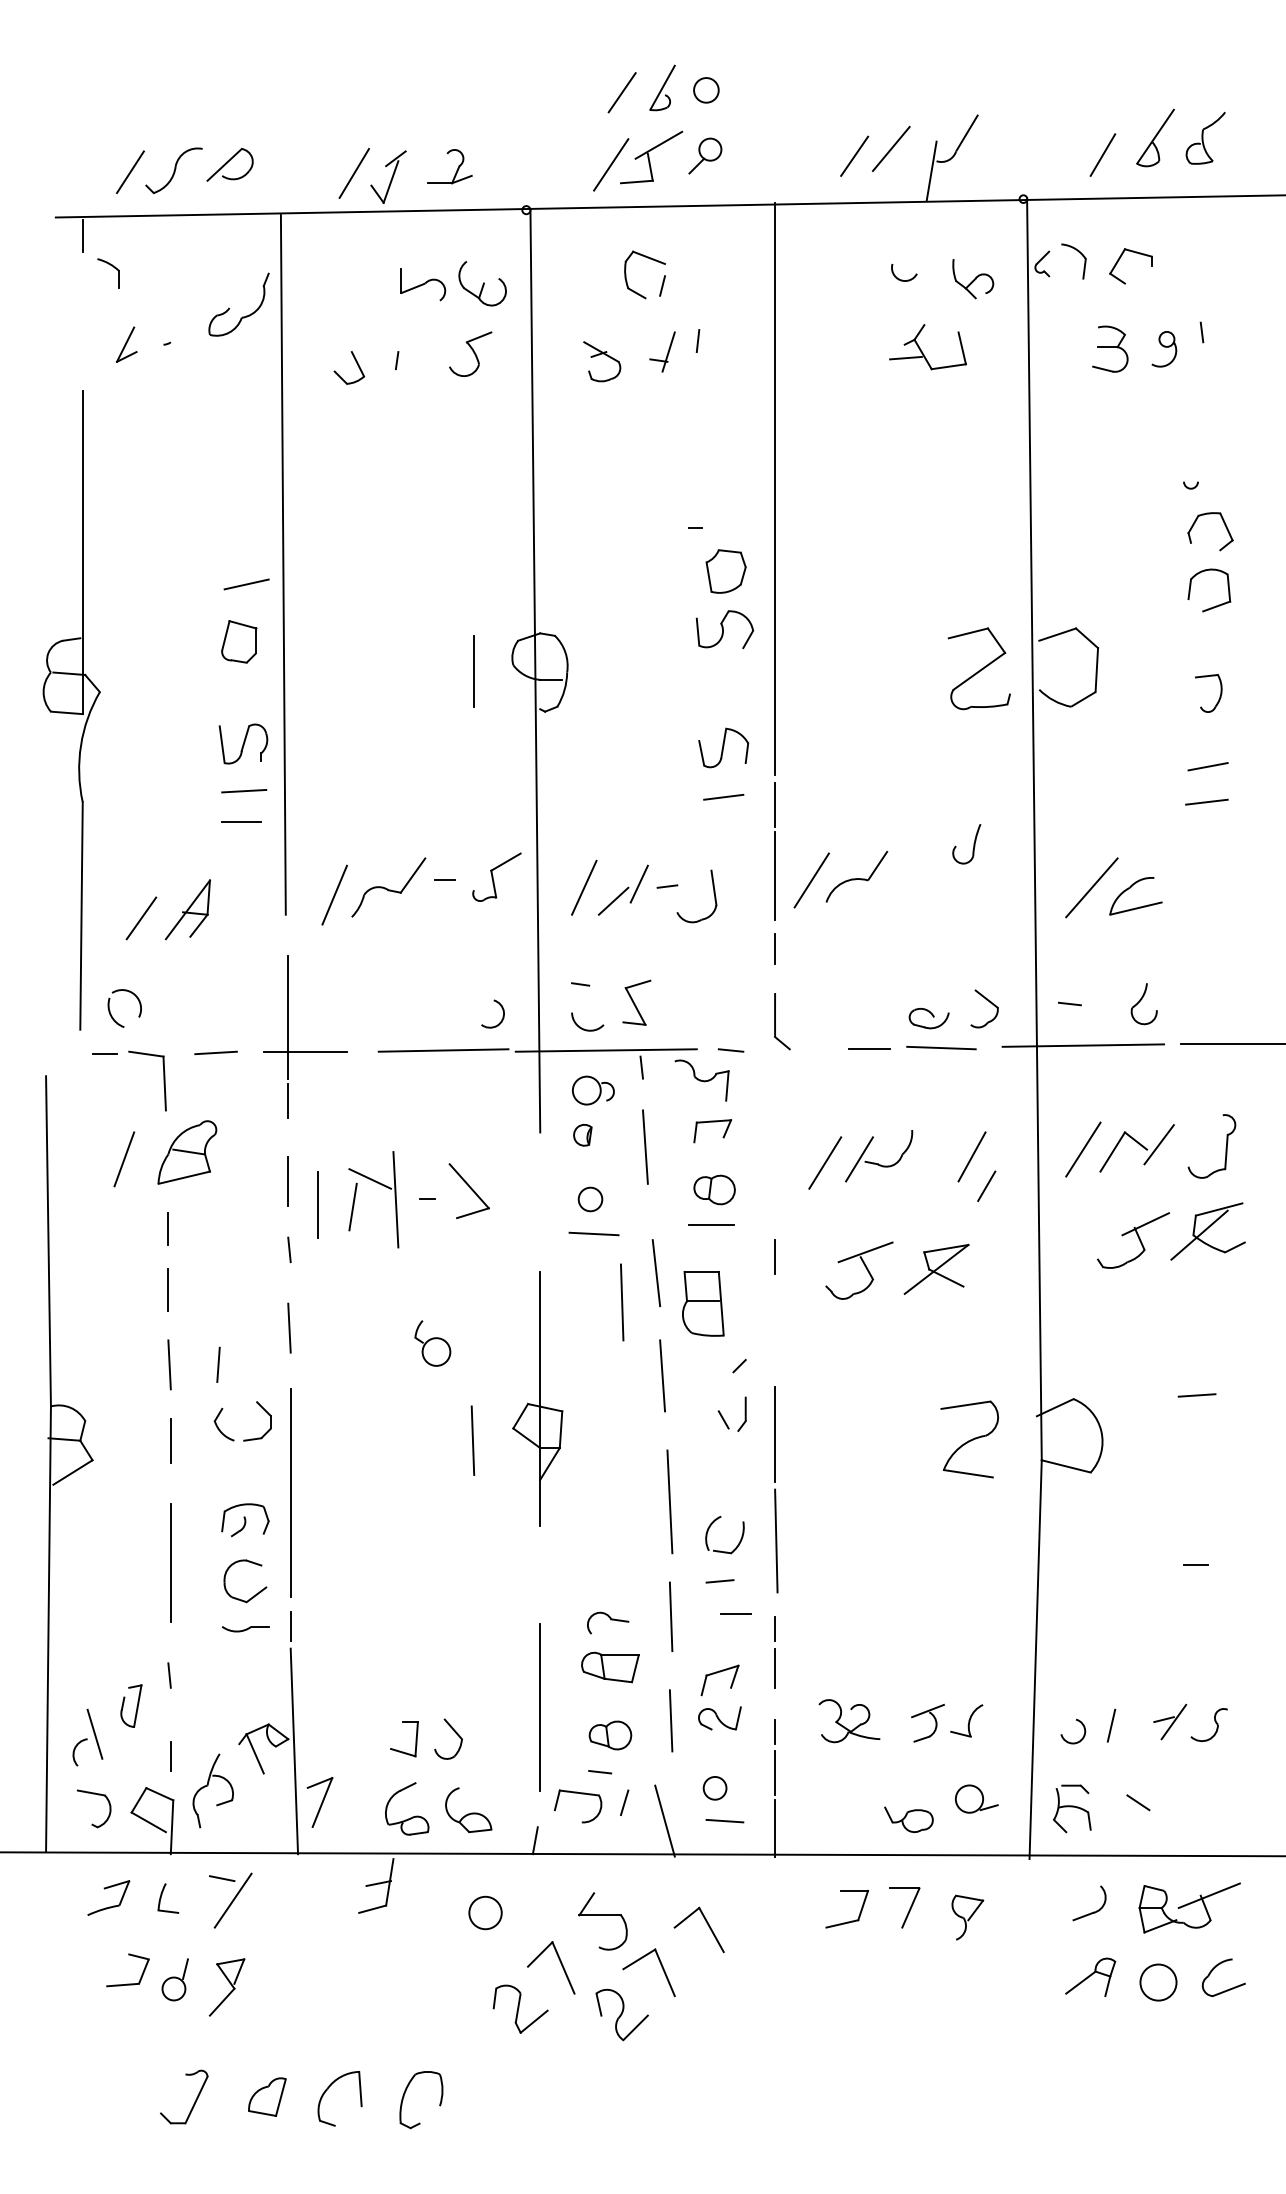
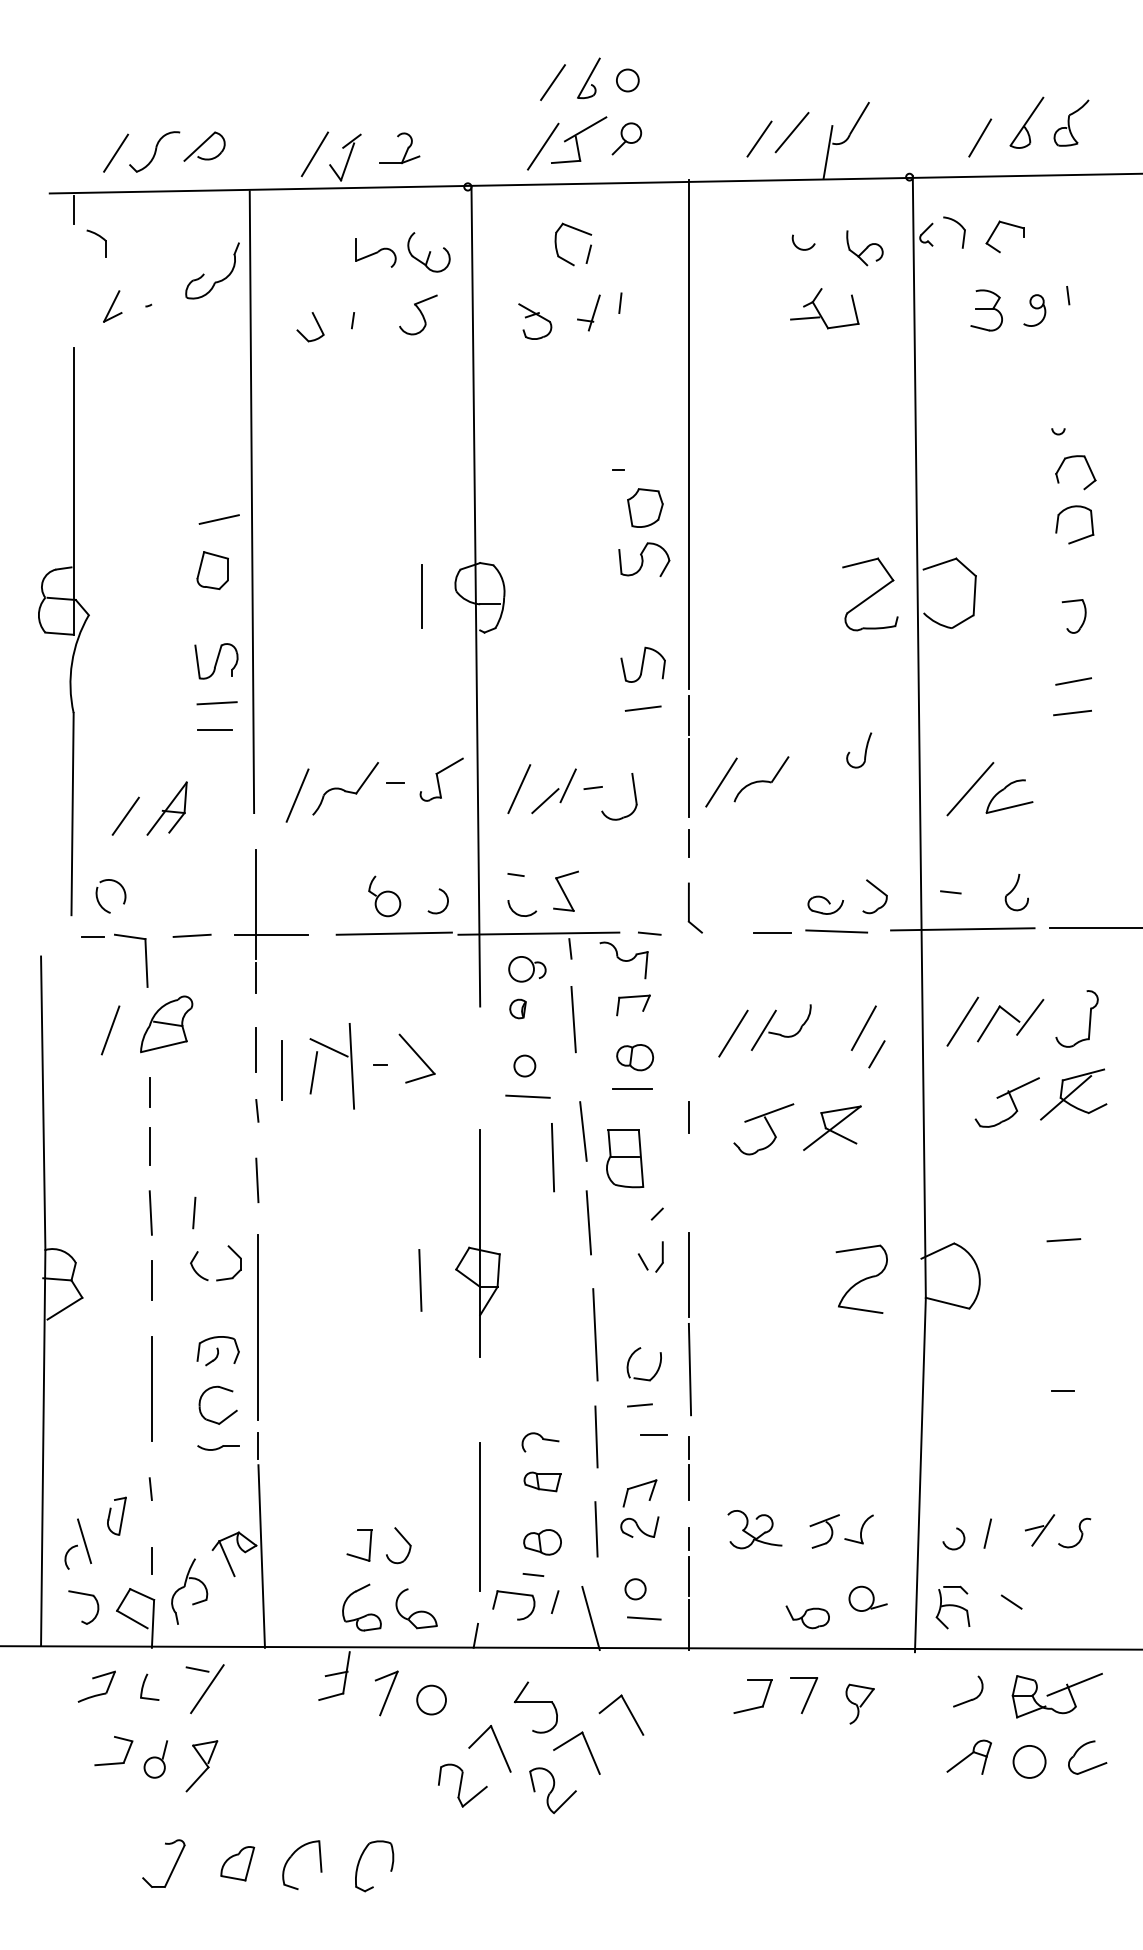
part: (432, 1343) -> (384, 896), moved
part: (610, 1667) -> (542, 1481), size x0.71
part: (319, 1802) -> (386, 1693), moved

